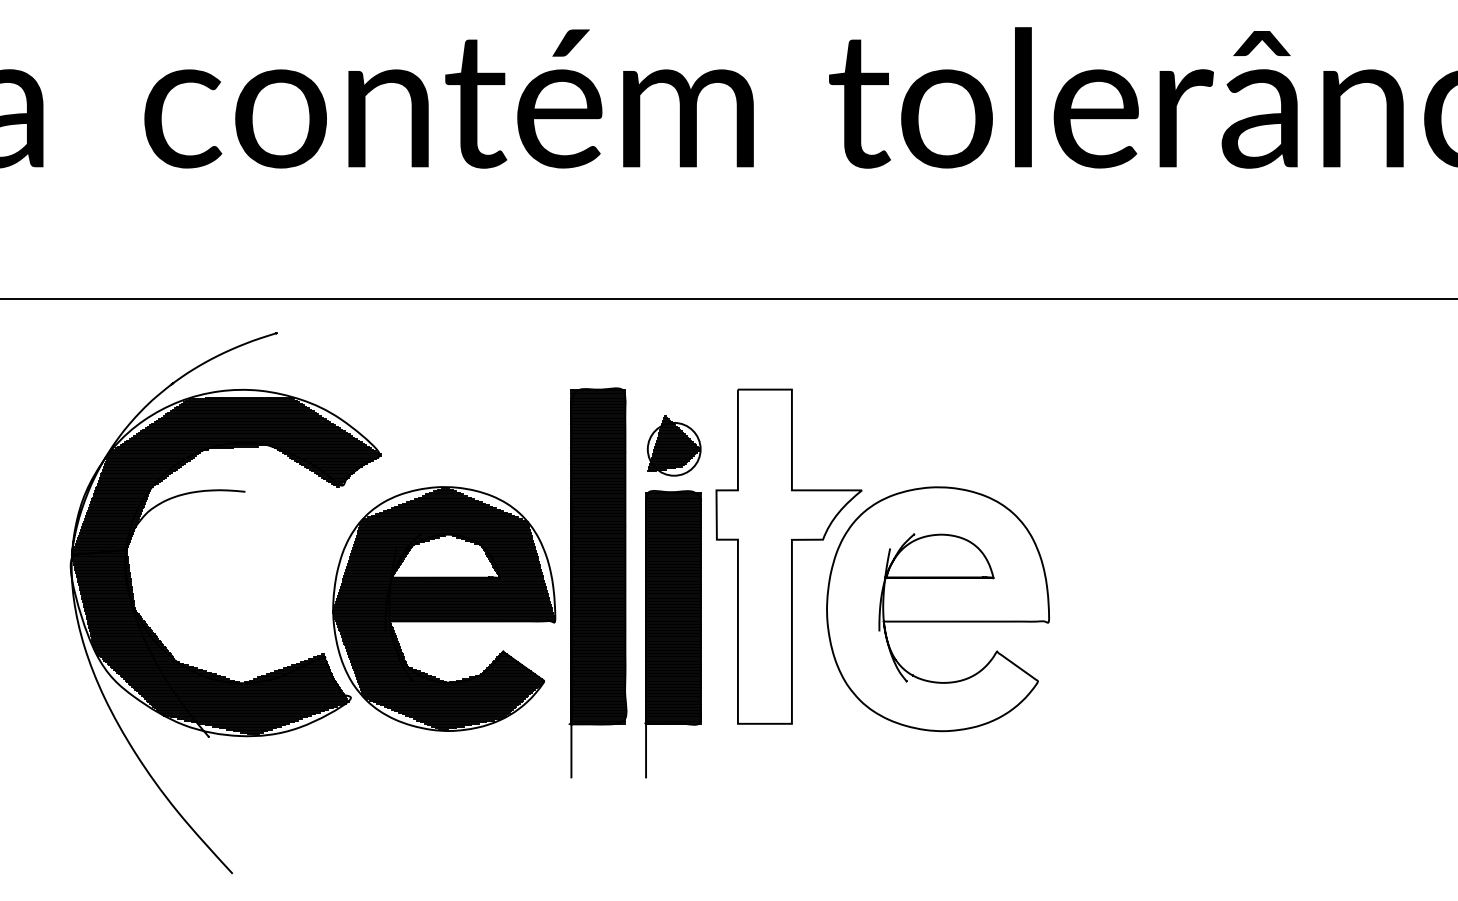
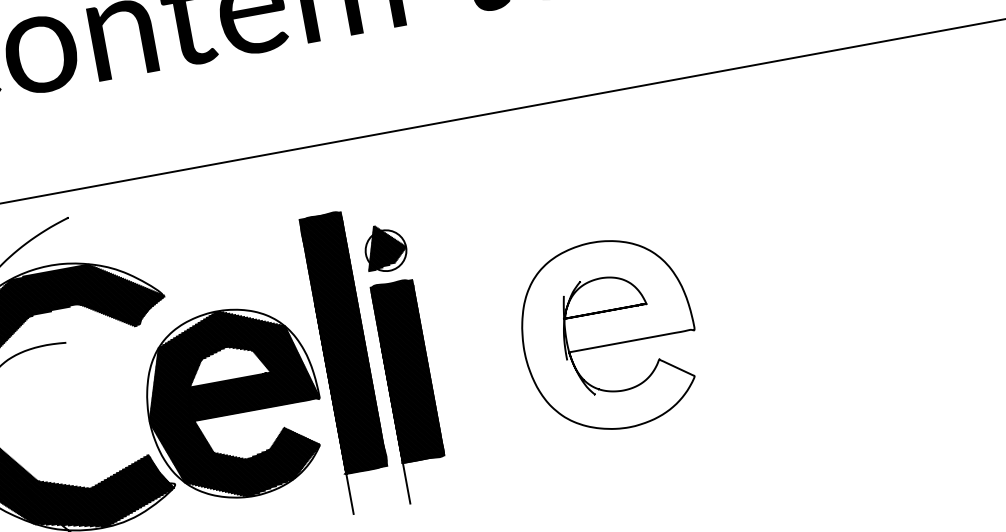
part: (788, 556) -> (487, 316), removed

